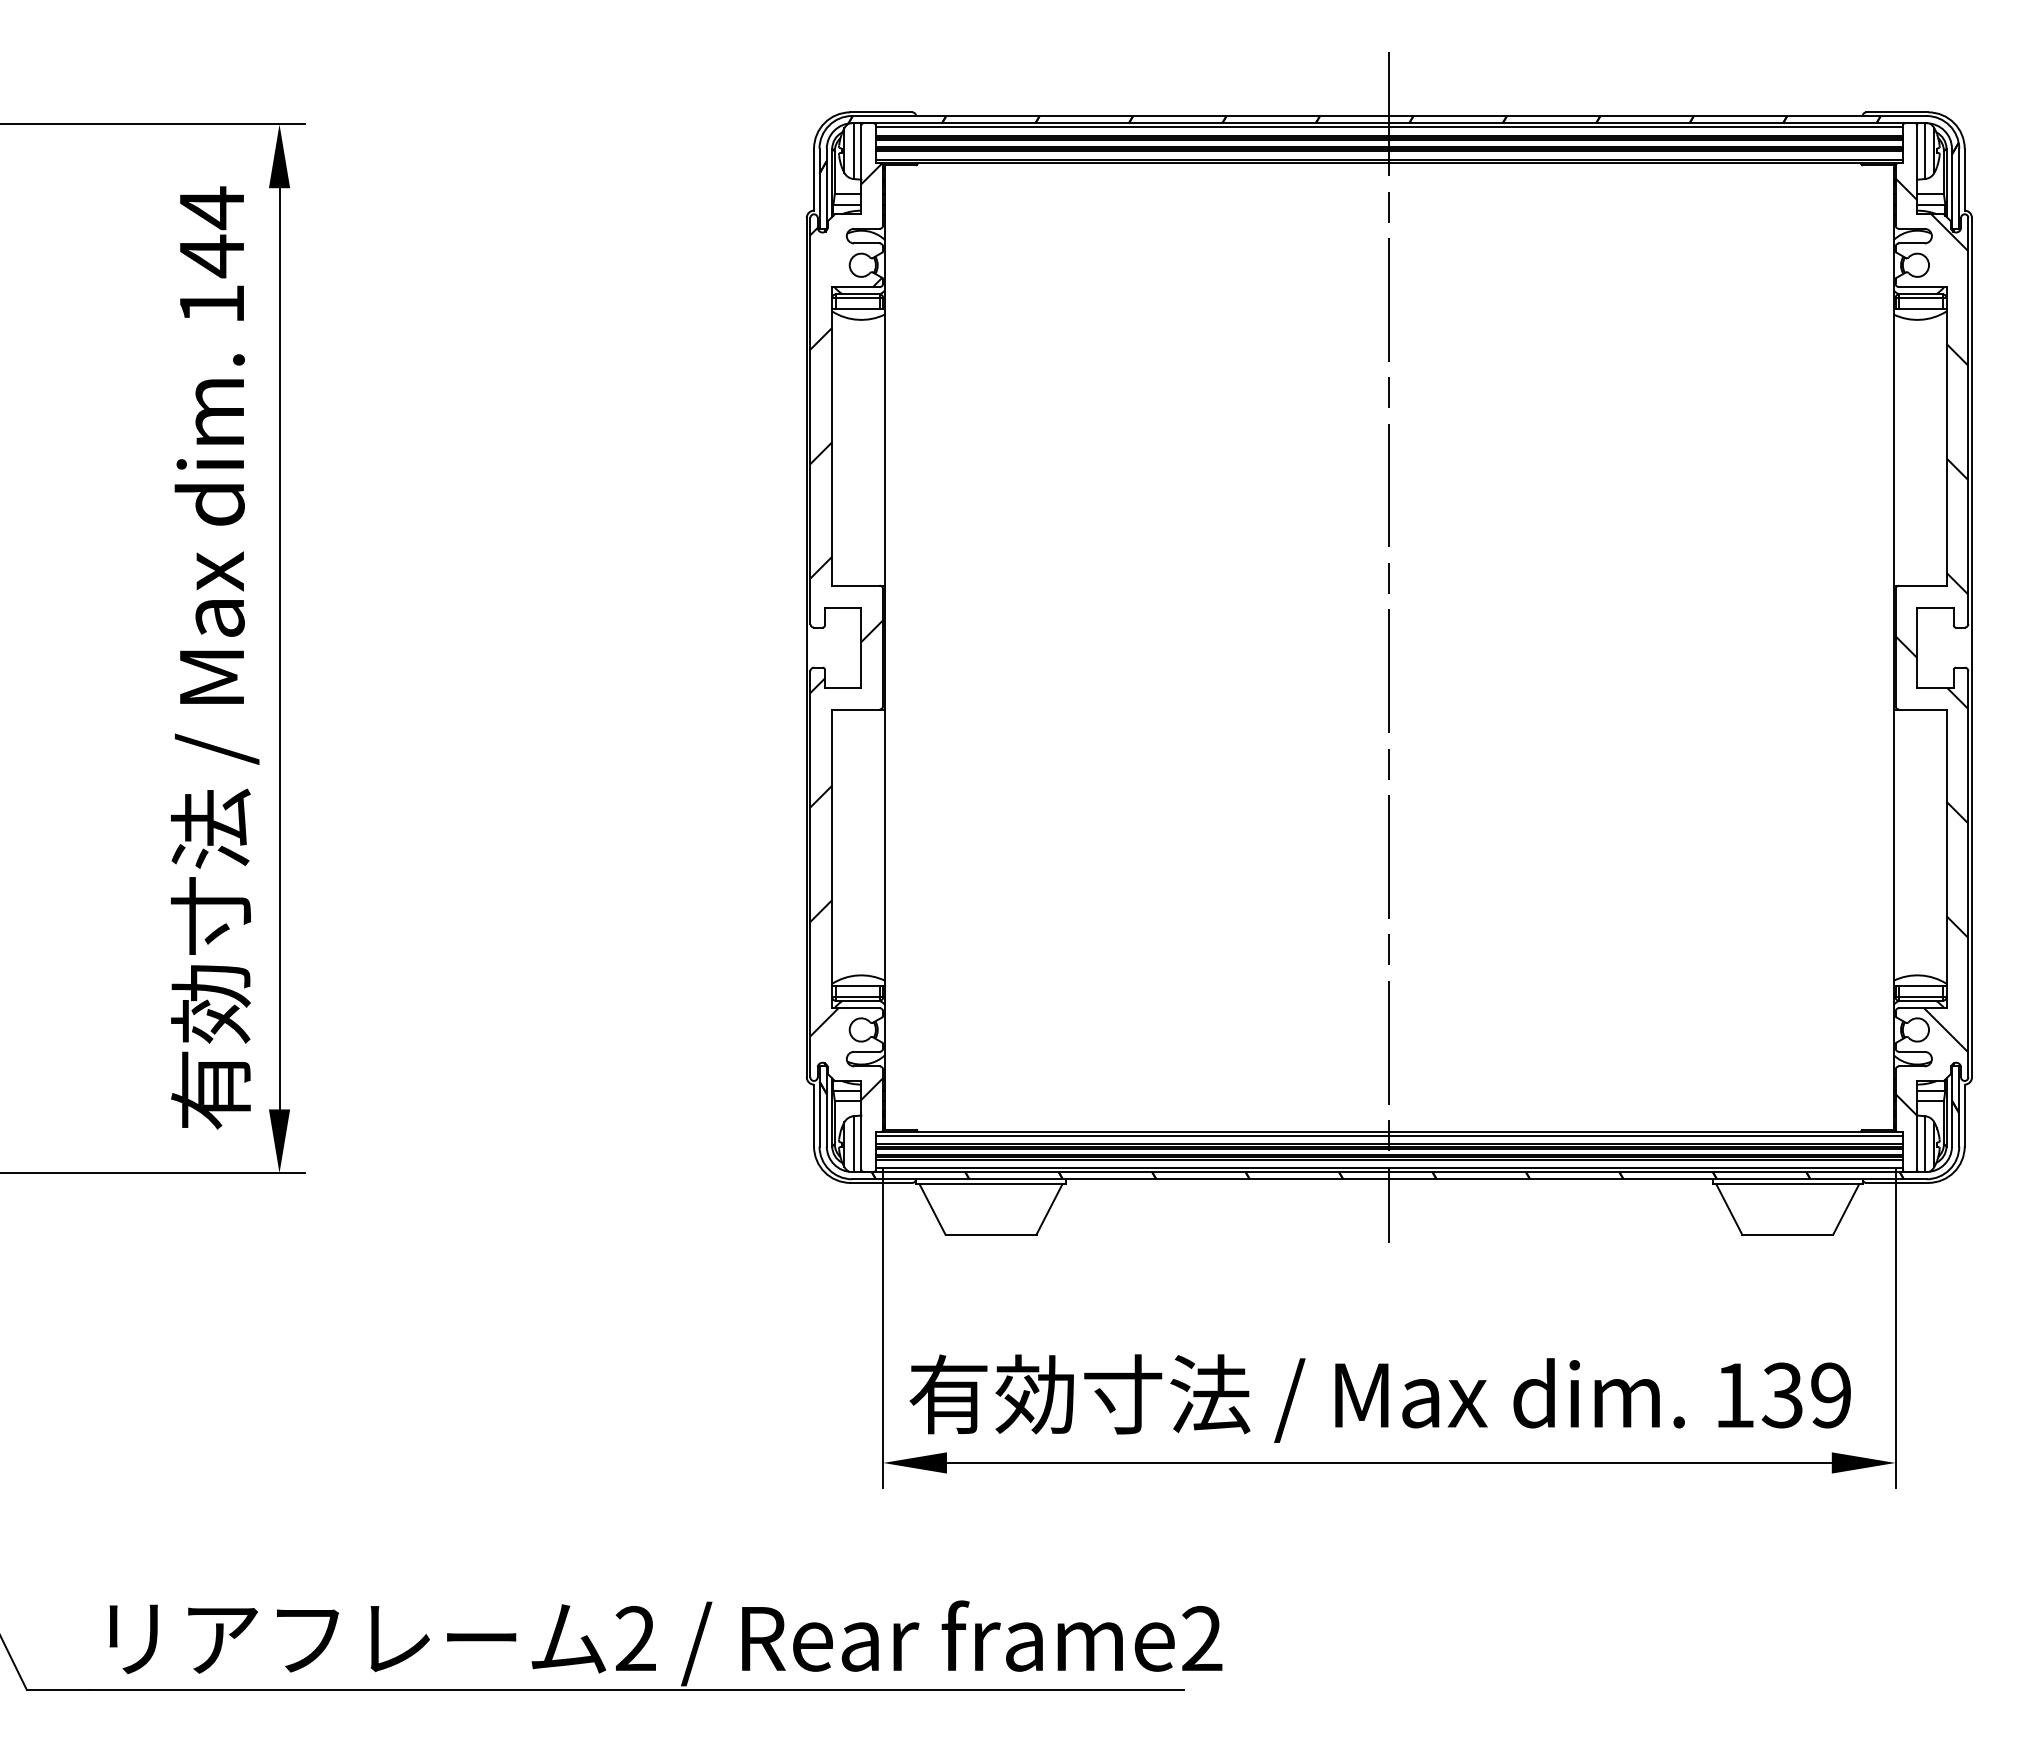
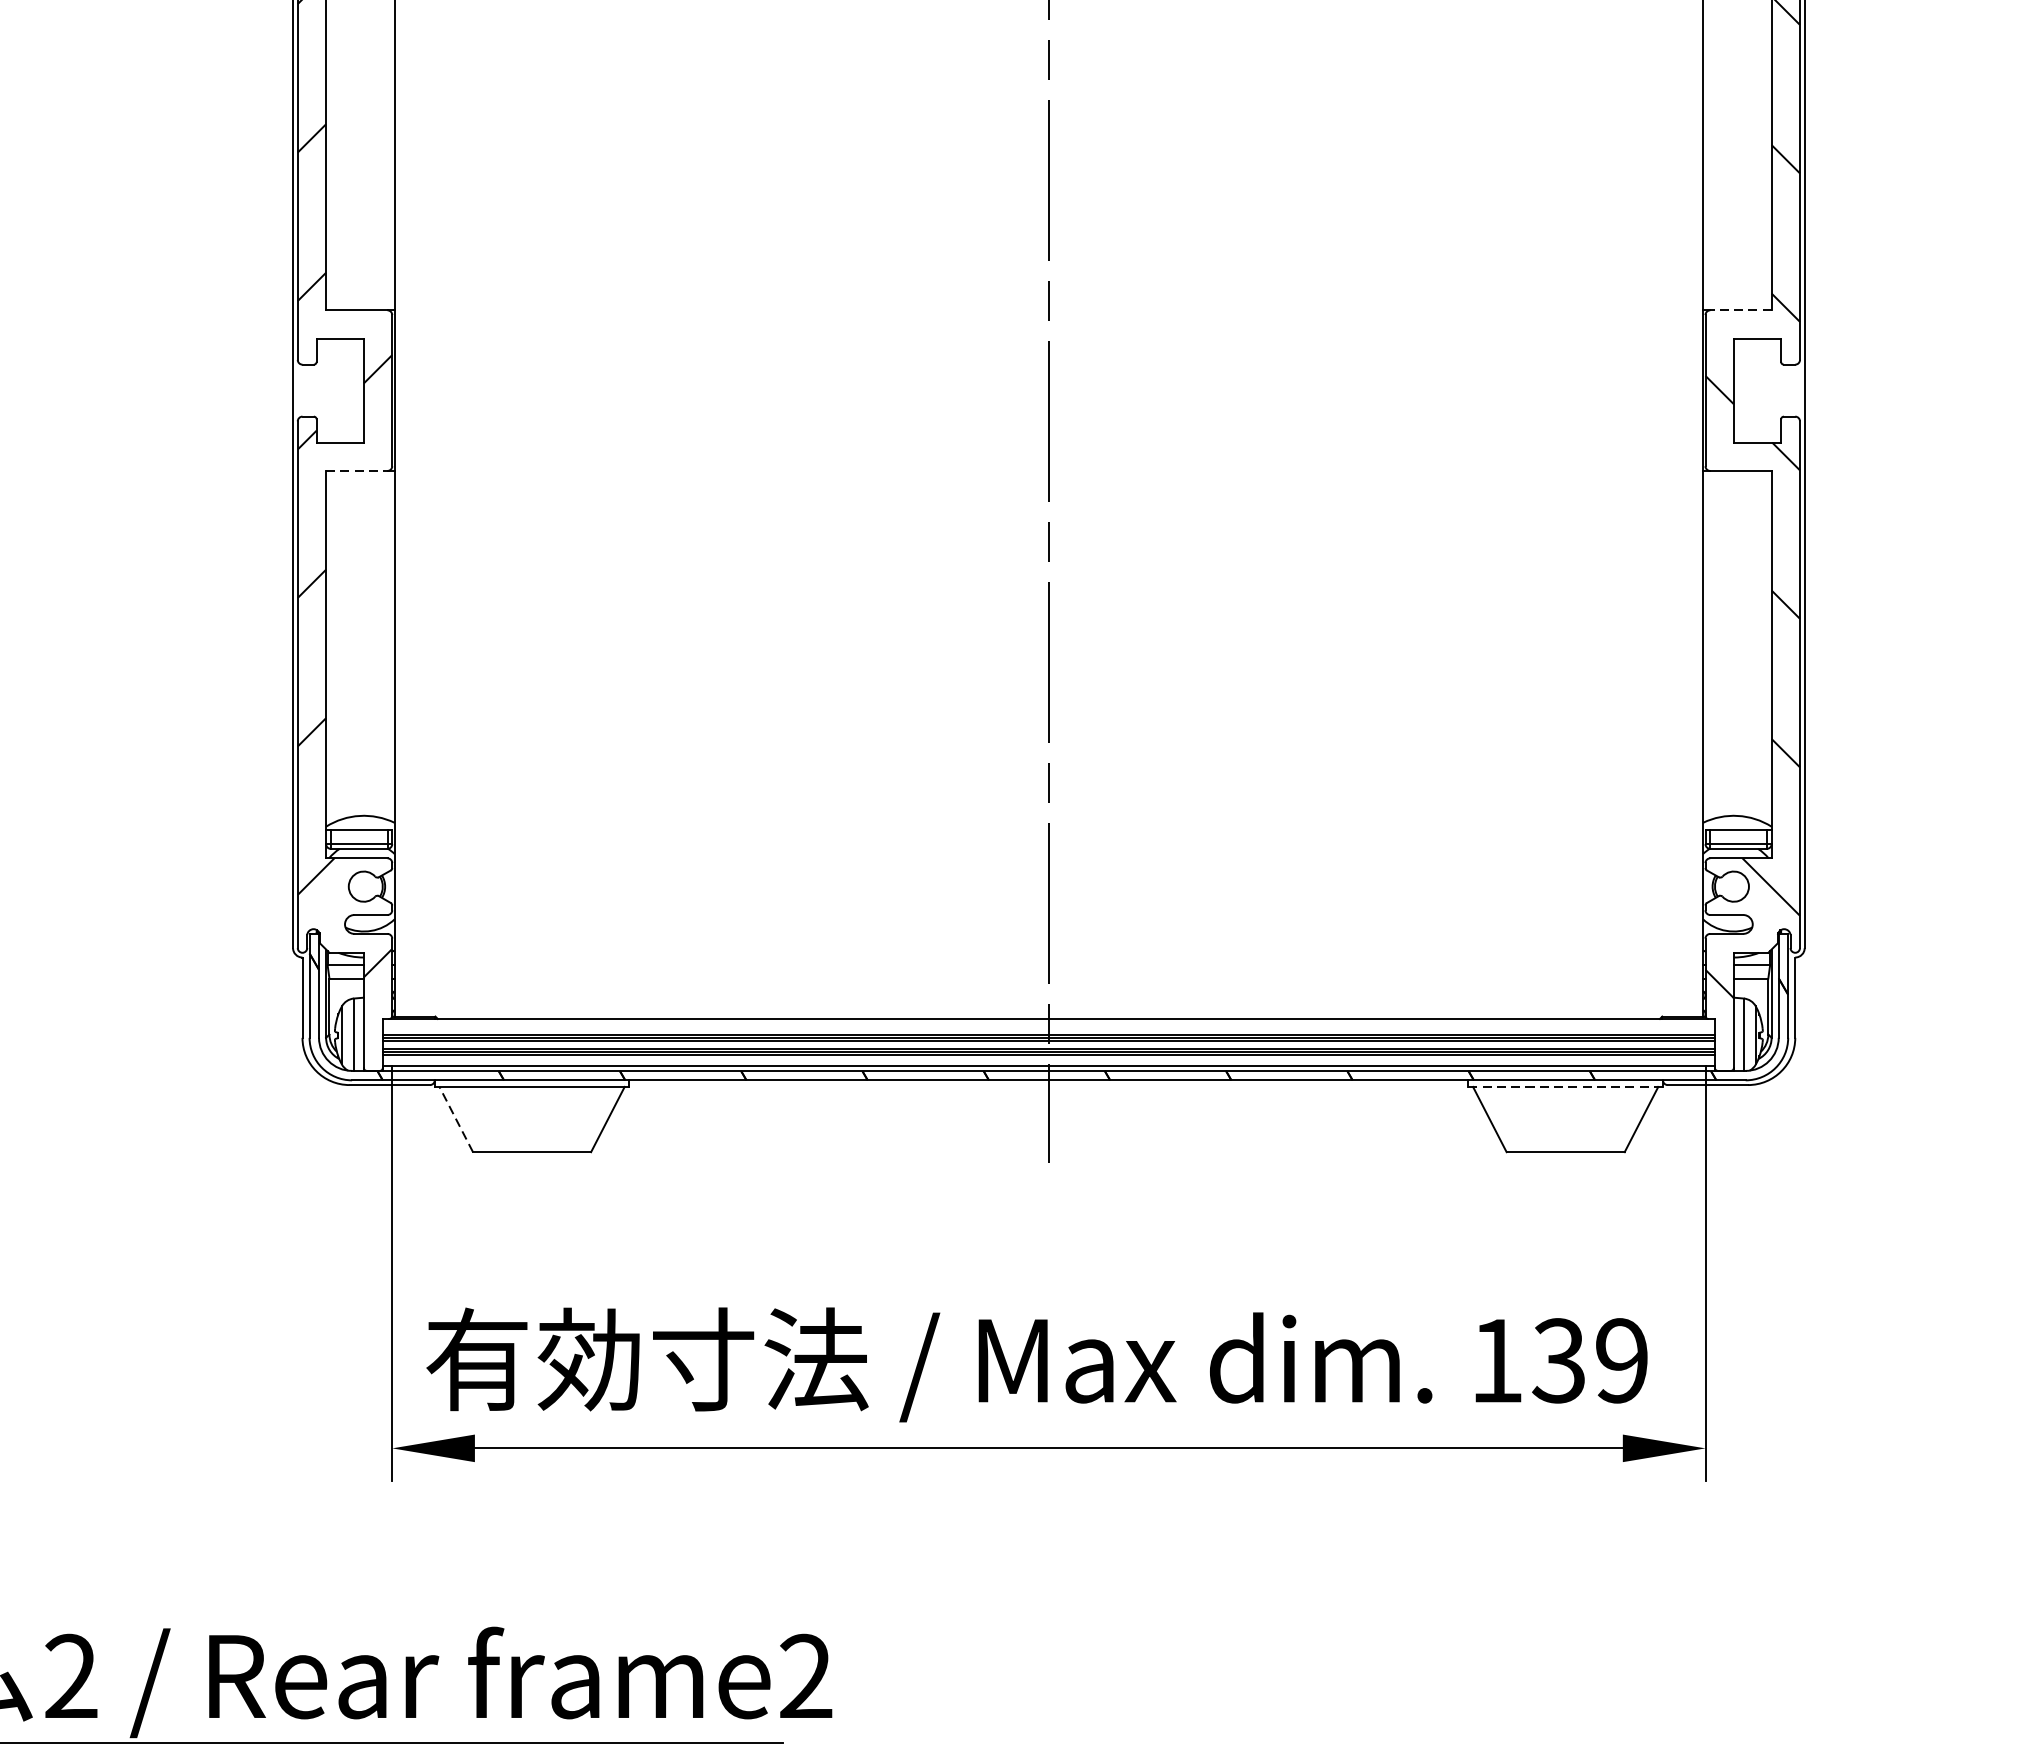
line: (1922, 585) -> (1740, 310), solid -> dashed
line: (855, 709) -> (356, 470), solid -> dashed
line: (1388, 1135) -> (1047, 1023), removed
line: (1788, 1184) -> (1566, 1087), solid -> dashed
line: (932, 1209) -> (456, 1119), solid -> dashed

